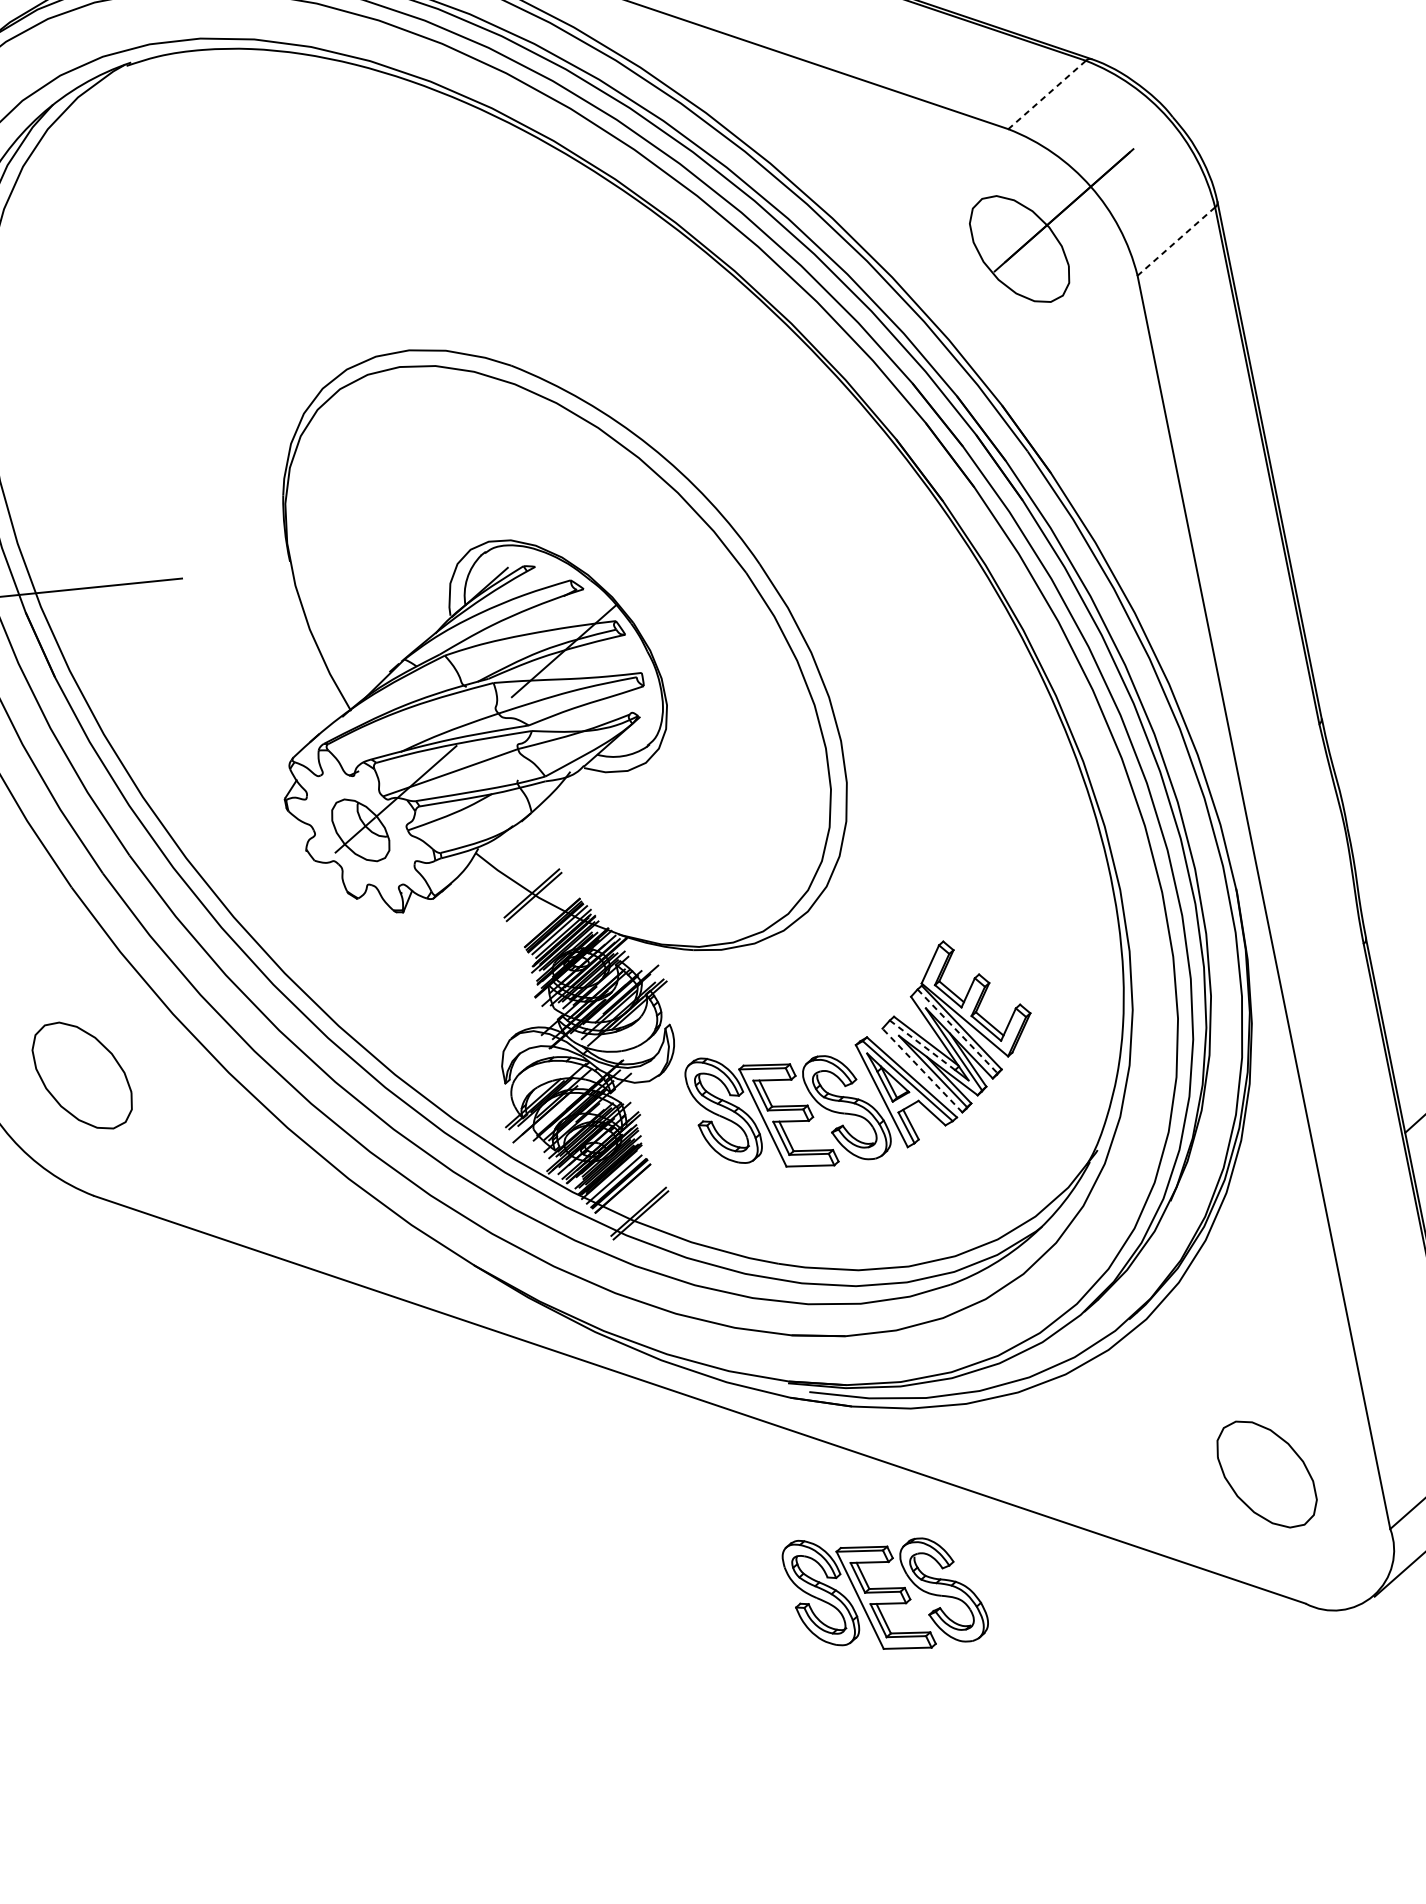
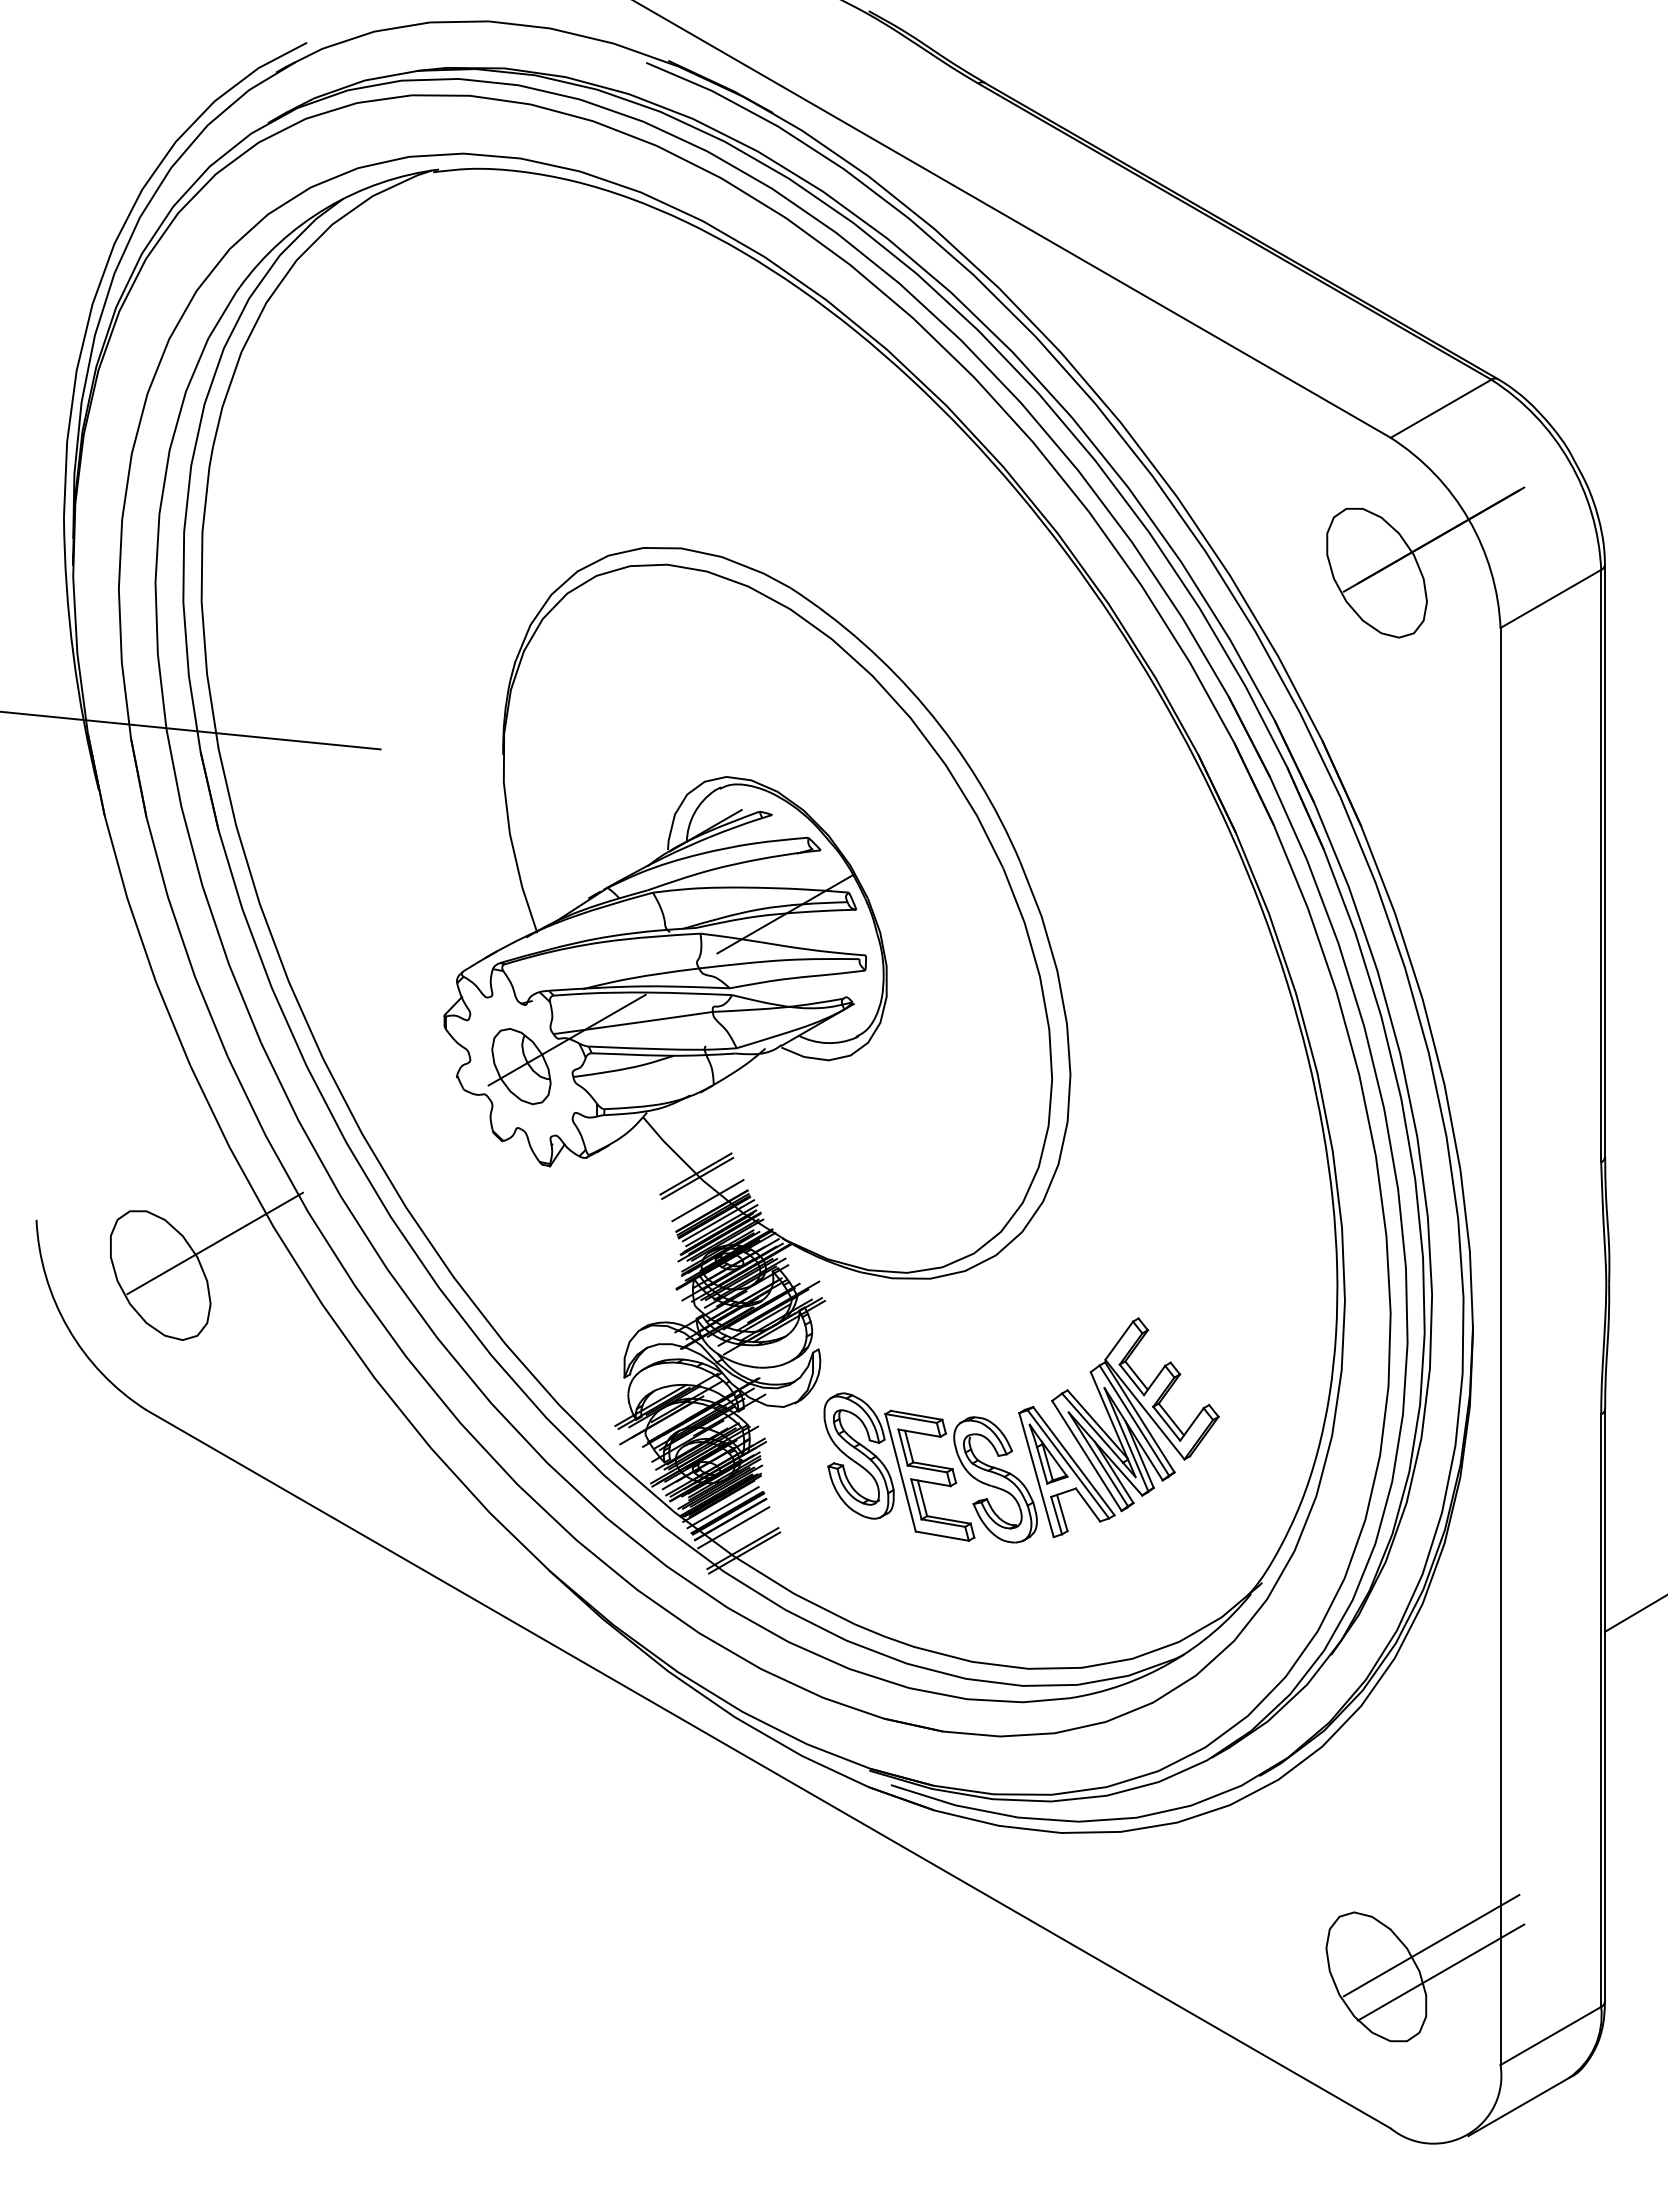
line: (1046, 95) -> (1440, 409), dashed -> solid
line: (1176, 242) -> (1550, 599), dashed -> solid
line: (546, 914) -> (707, 1200), added
line: (957, 1031) -> (1134, 1420), dashed -> solid
line: (124, 1038) -> (214, 1243), added
line: (922, 1045) -> (1092, 1428), dashed -> solid
line: (921, 1070) -> (1086, 1455), dashed -> solid
line: (626, 1195) -> (733, 1527), added
line: (1309, 1436) -> (1431, 1945), added
line: (1322, 1458) -> (1441, 1972), added
part: (885, 1590) -> (930, 2020), removed

